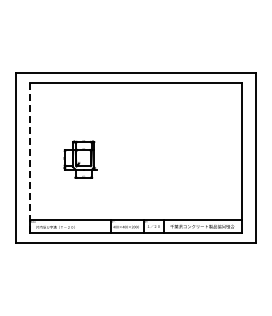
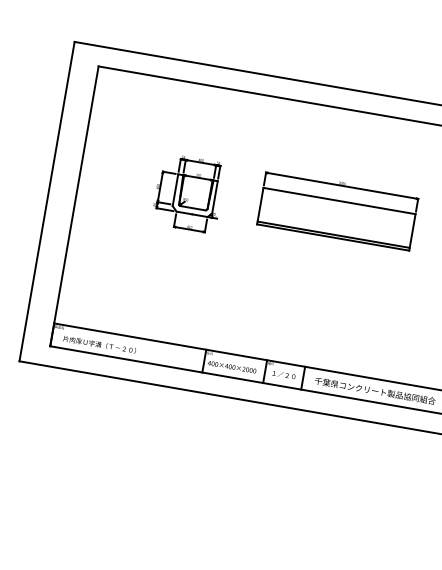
part: (166, 136) -> (337, 210), added
line: (30, 158) -> (74, 207), dashed -> solid
part: (80, 159) -> (189, 194), moved

